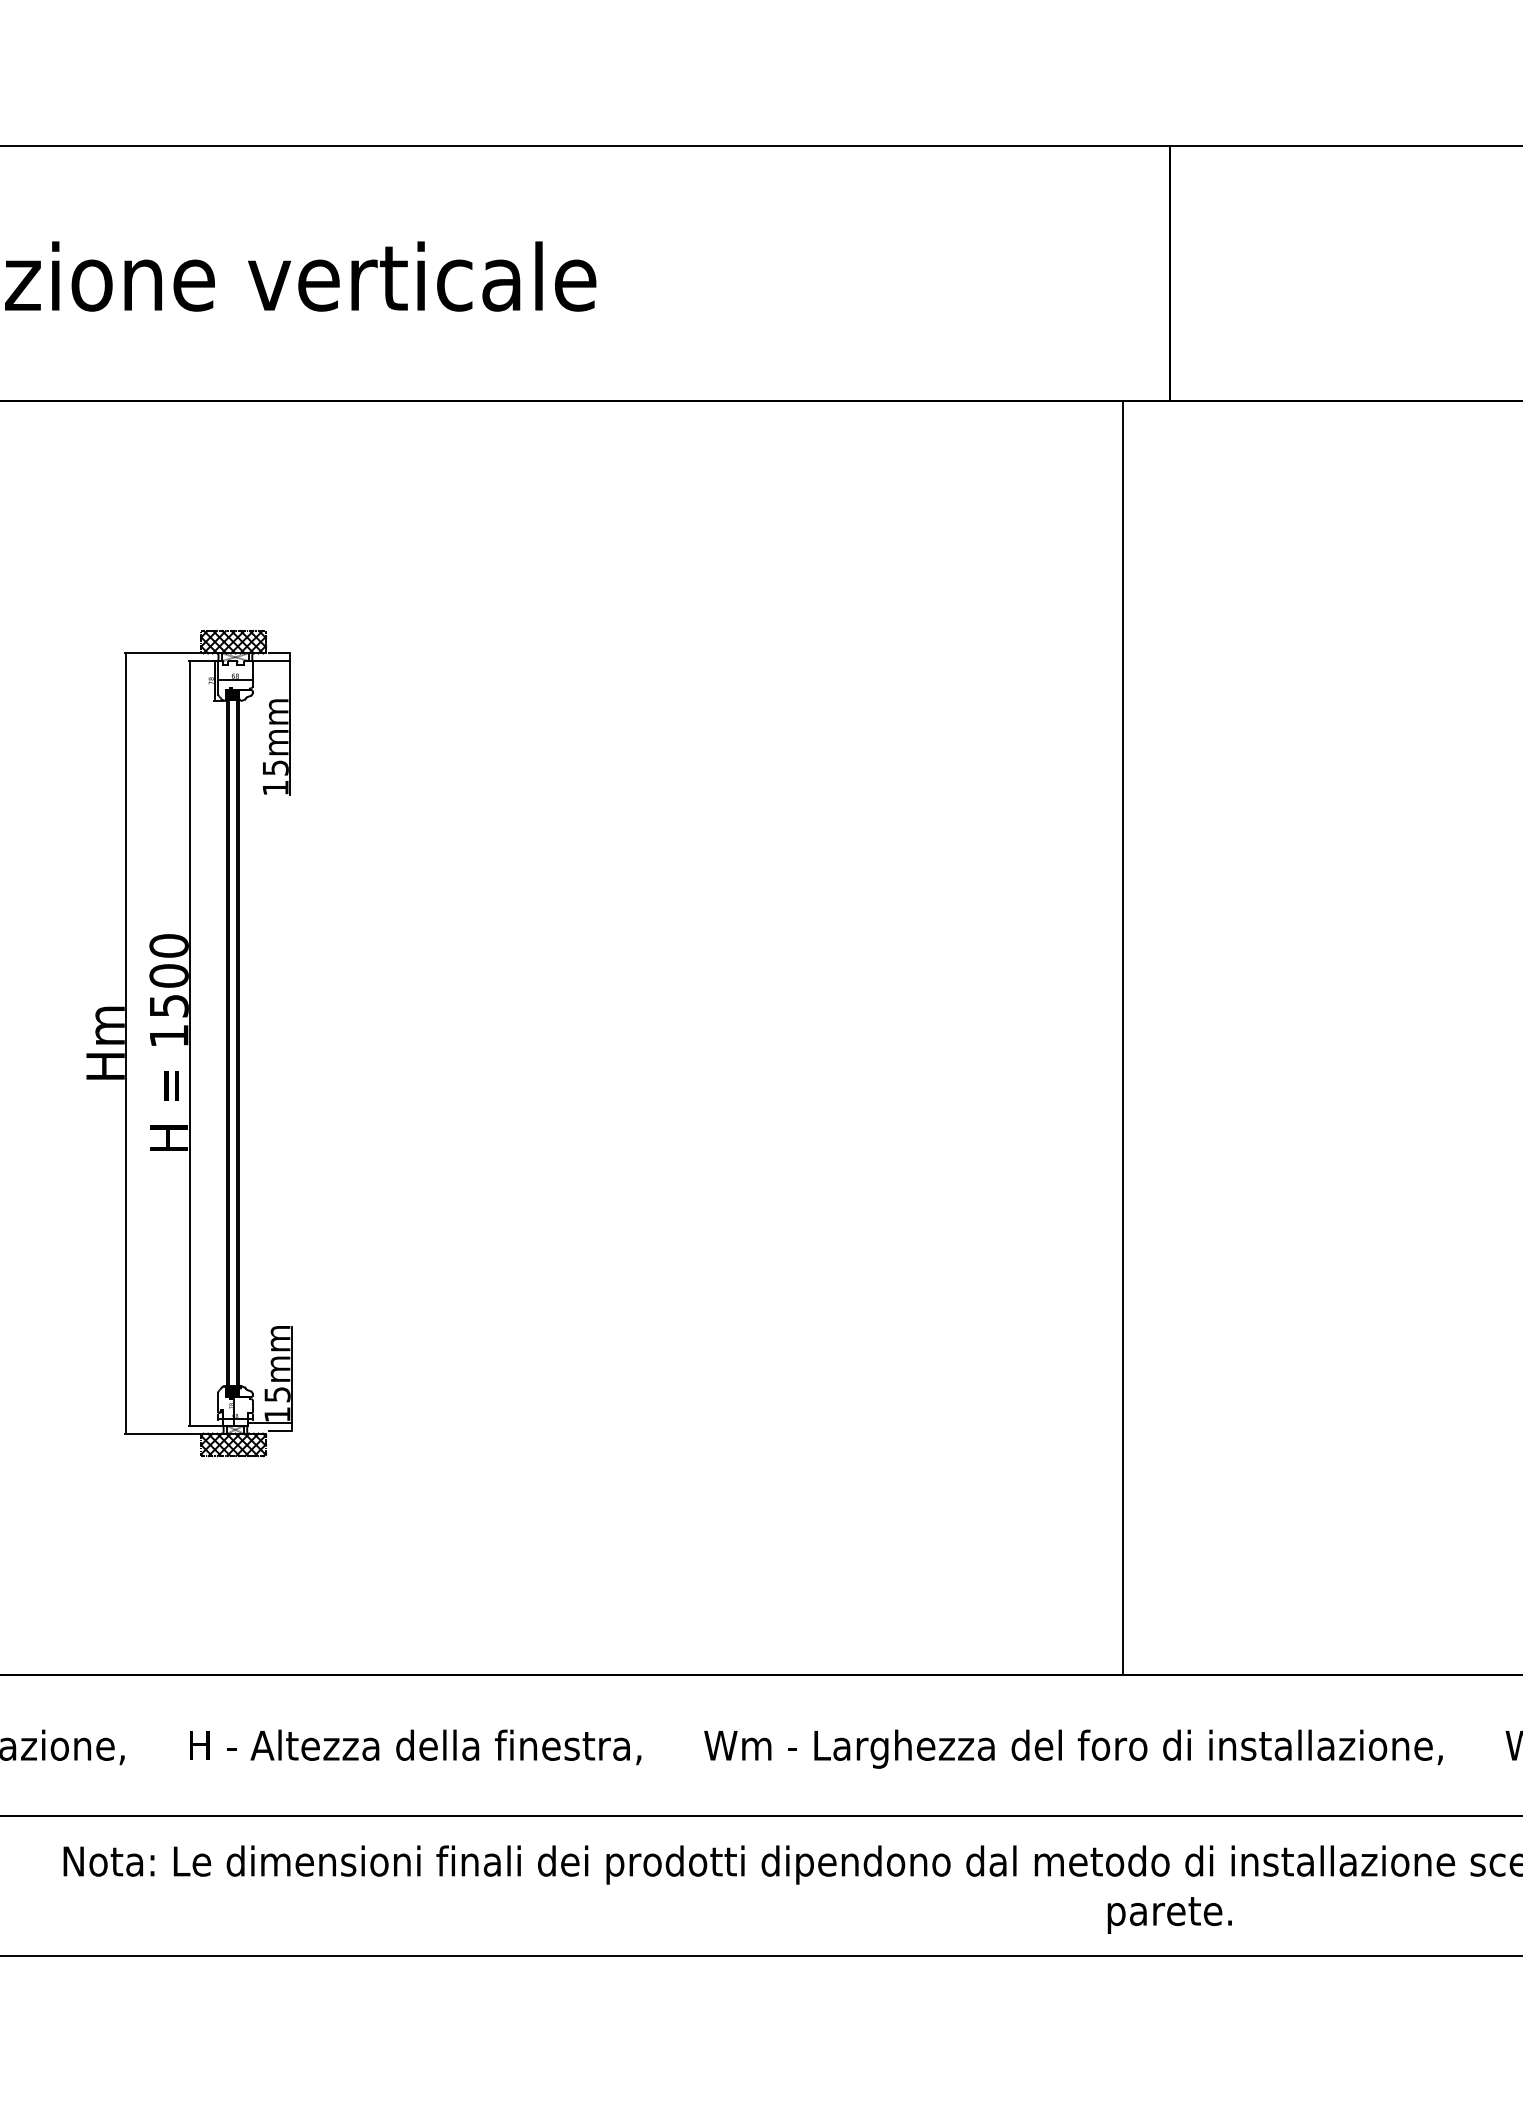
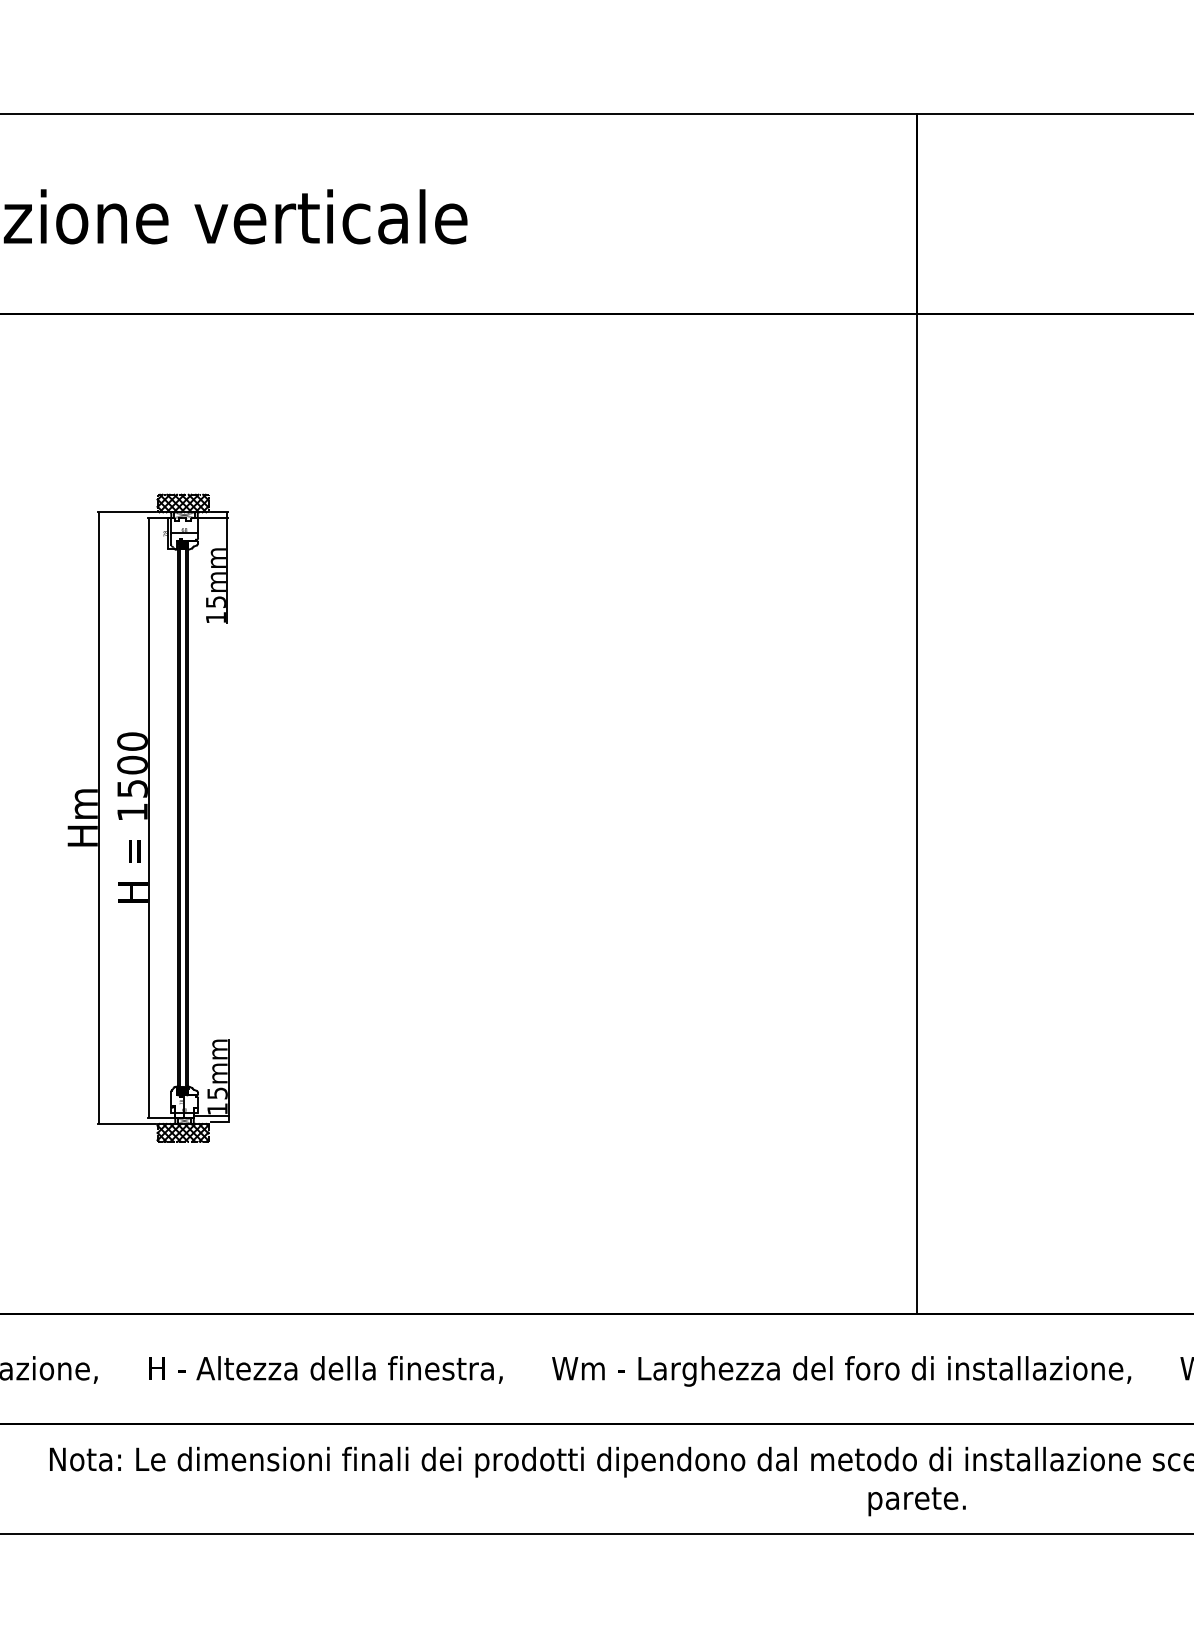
line: (1123, 1037) -> (917, 813), moved

